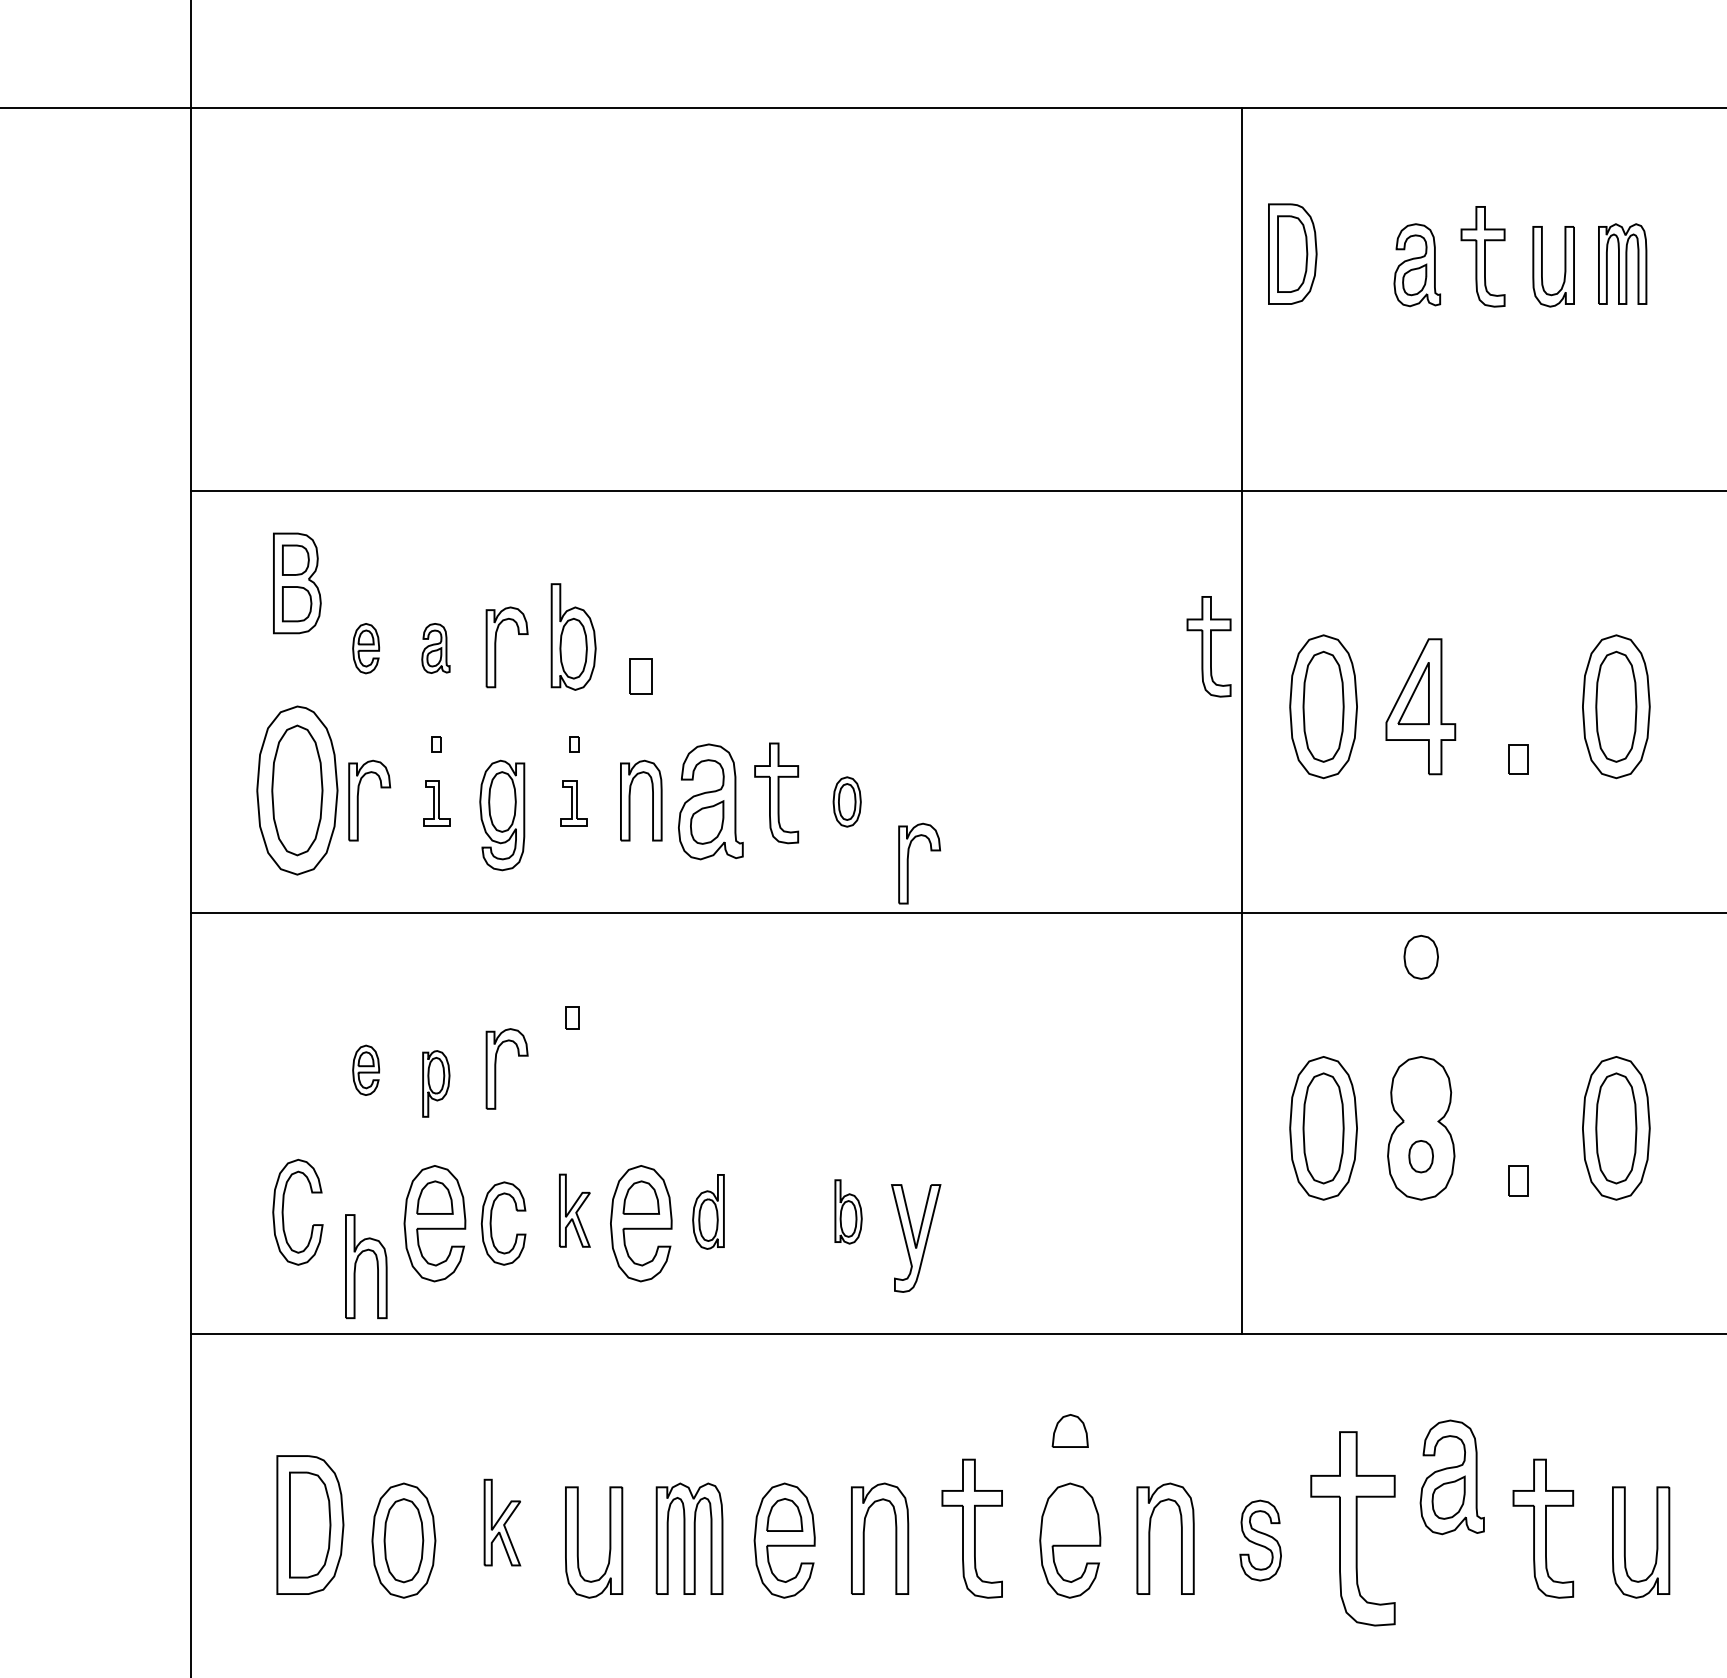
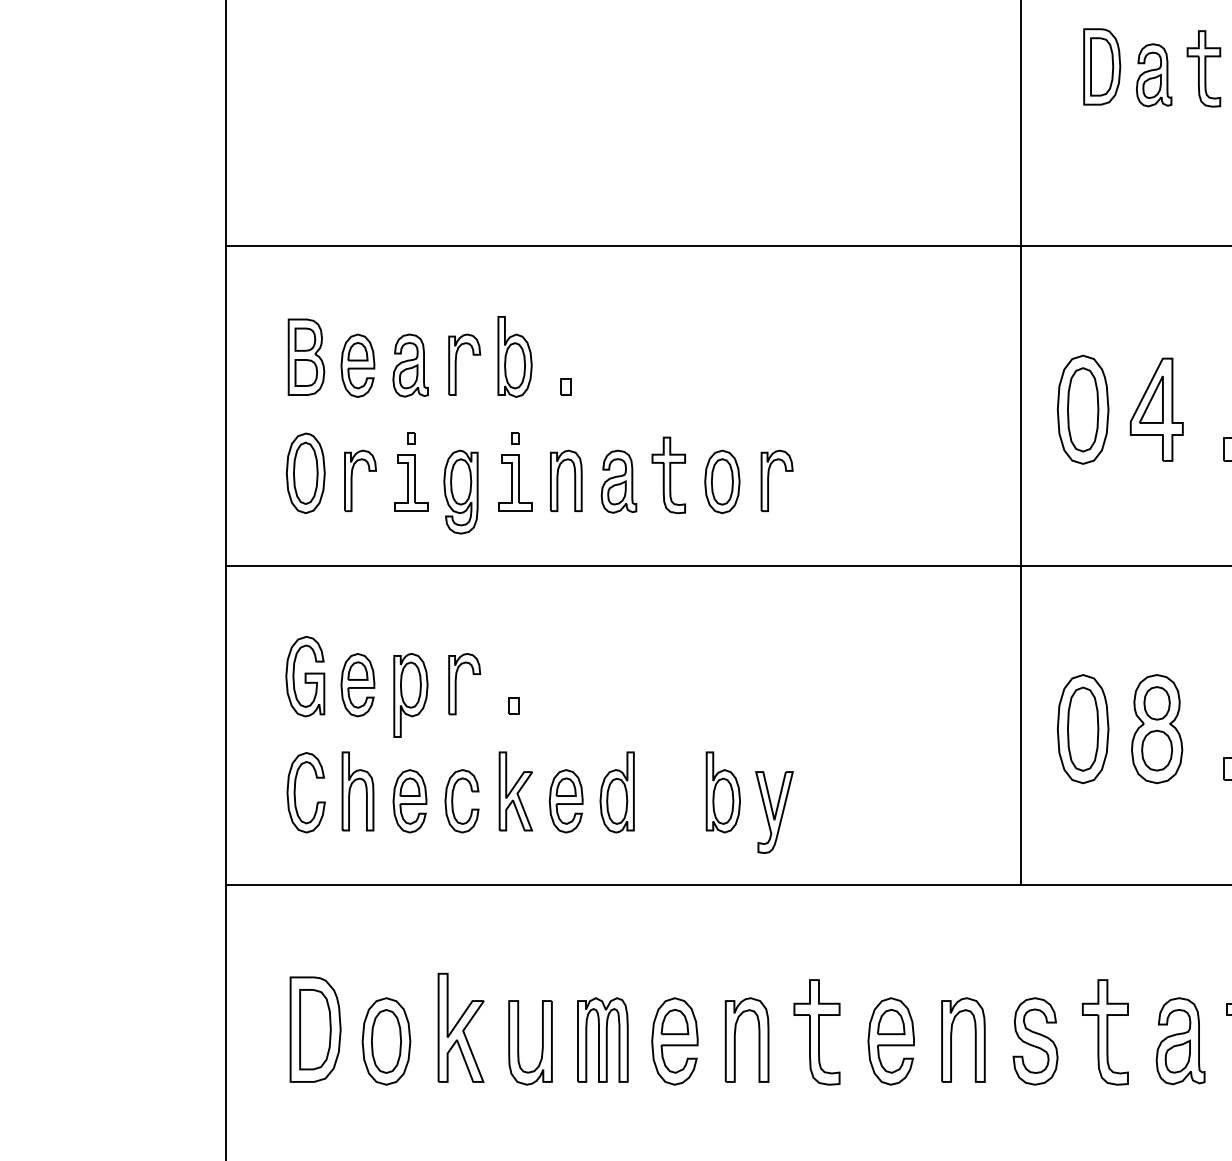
part: (1292, 253) -> (1102, 66), moved
part: (297, 583) -> (306, 357), moved
part: (1208, 646) -> (995, 364), removed
part: (365, 648) -> (357, 365), size x1.67
part: (435, 648) -> (410, 365), size x1.67
part: (640, 676) -> (565, 386), size x0.62
part: (297, 790) -> (305, 473), size x0.62
part: (710, 801) -> (618, 481), size x0.71
part: (846, 801) -> (721, 481), size x1.67
part: (436, 803) -> (411, 483), size x1.67
part: (573, 803) -> (514, 483), size x1.67
part: (908, 863) -> (768, 480), moved
part: (1420, 956) -> (1156, 702), moved
part: (572, 1017) -> (514, 705), moved
part: (296, 1058) -> (305, 676), added
part: (365, 1070) -> (357, 685), size x1.67
part: (436, 1083) -> (411, 695), size x1.67
part: (1420, 1156) -> (1156, 750), size x1.67
part: (574, 1210) -> (515, 791), size x1.43
part: (708, 1211) -> (617, 792), size x1.43
part: (848, 1211) -> (723, 792), size x1.67
part: (434, 1223) -> (409, 801), size x0.71
part: (640, 1223) -> (565, 801), size x0.71
part: (356, 1266) -> (350, 791), moved
part: (1069, 1430) -> (890, 1021), moved
part: (1451, 1477) -> (1180, 1041), moved
part: (502, 1522) -> (461, 1027), size x1.67
part: (1352, 1528) -> (1105, 1032), size x0.71
part: (1260, 1540) -> (1035, 1041), size x1.43

